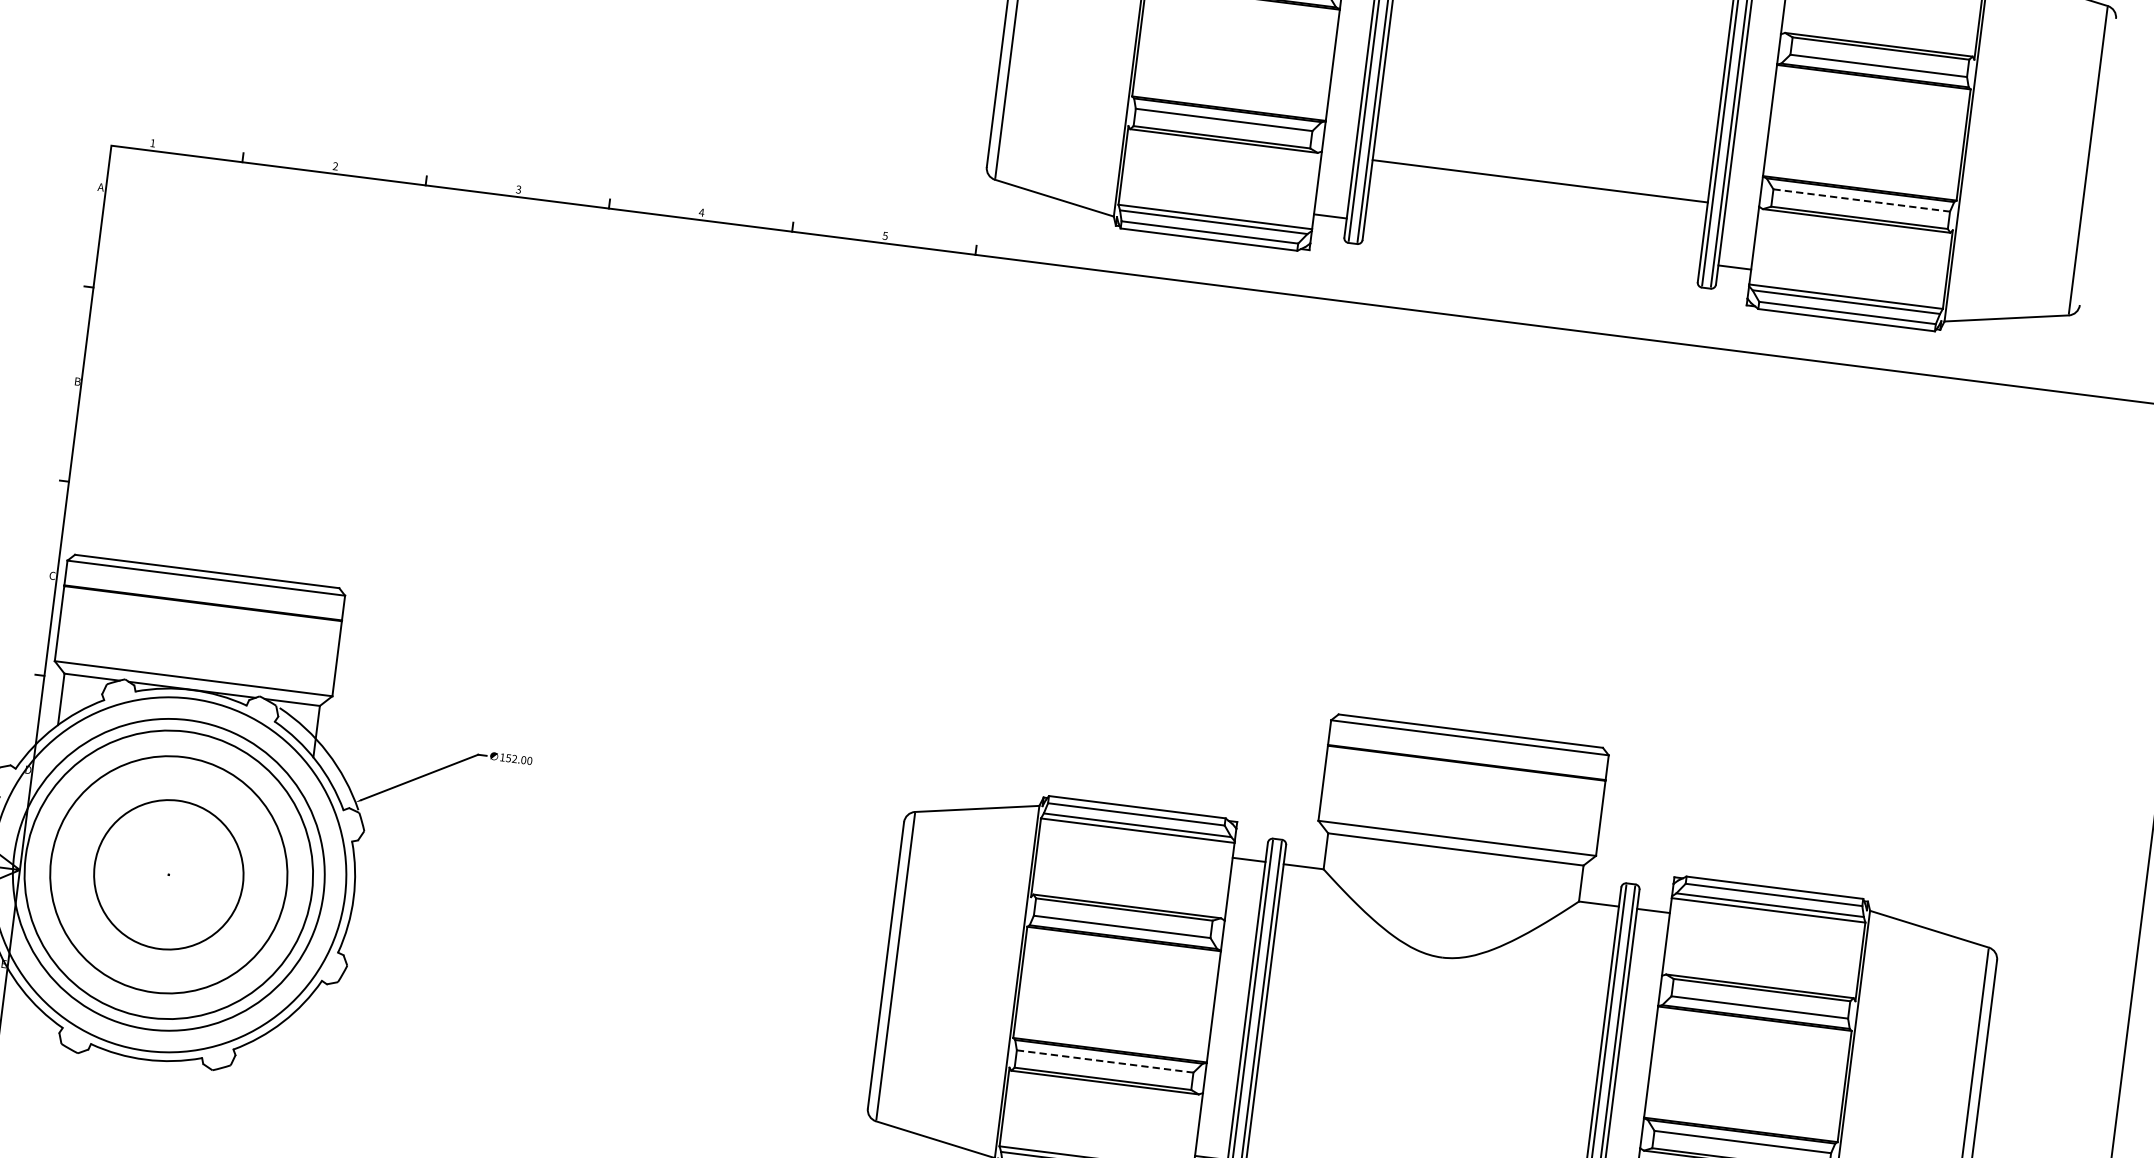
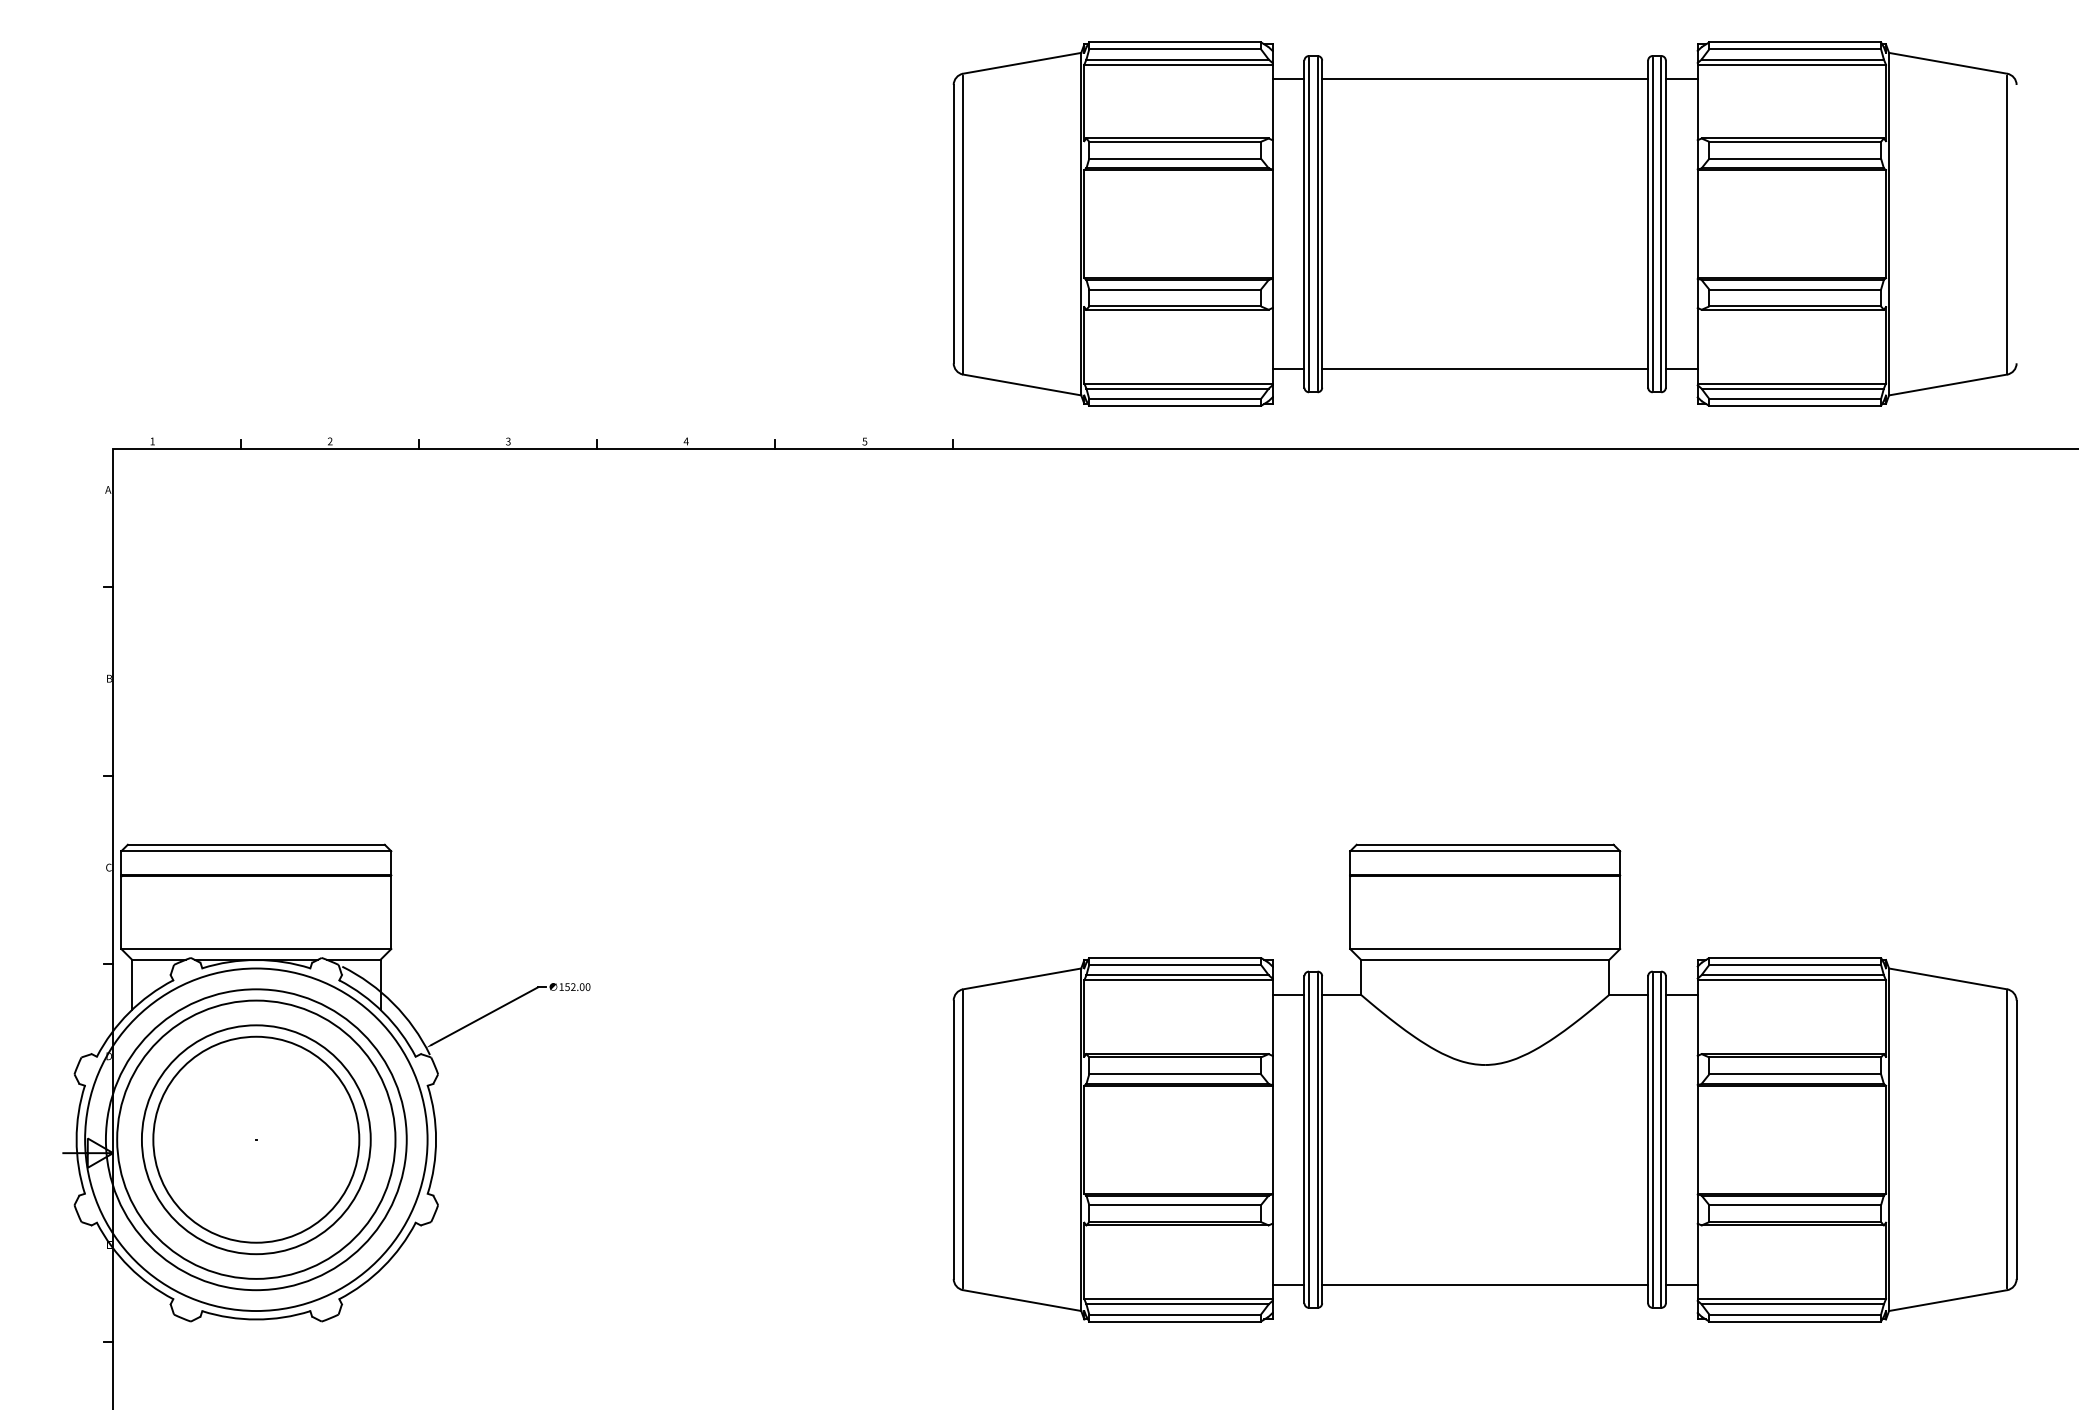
line: (1540, 181) -> (1485, 369), moved
line: (1862, 200) -> (1795, 289), dashed -> solid
circle: (169, 874) -> (256, 1139), size x1.43
line: (1105, 1061) -> (1175, 1205), dashed -> solid

